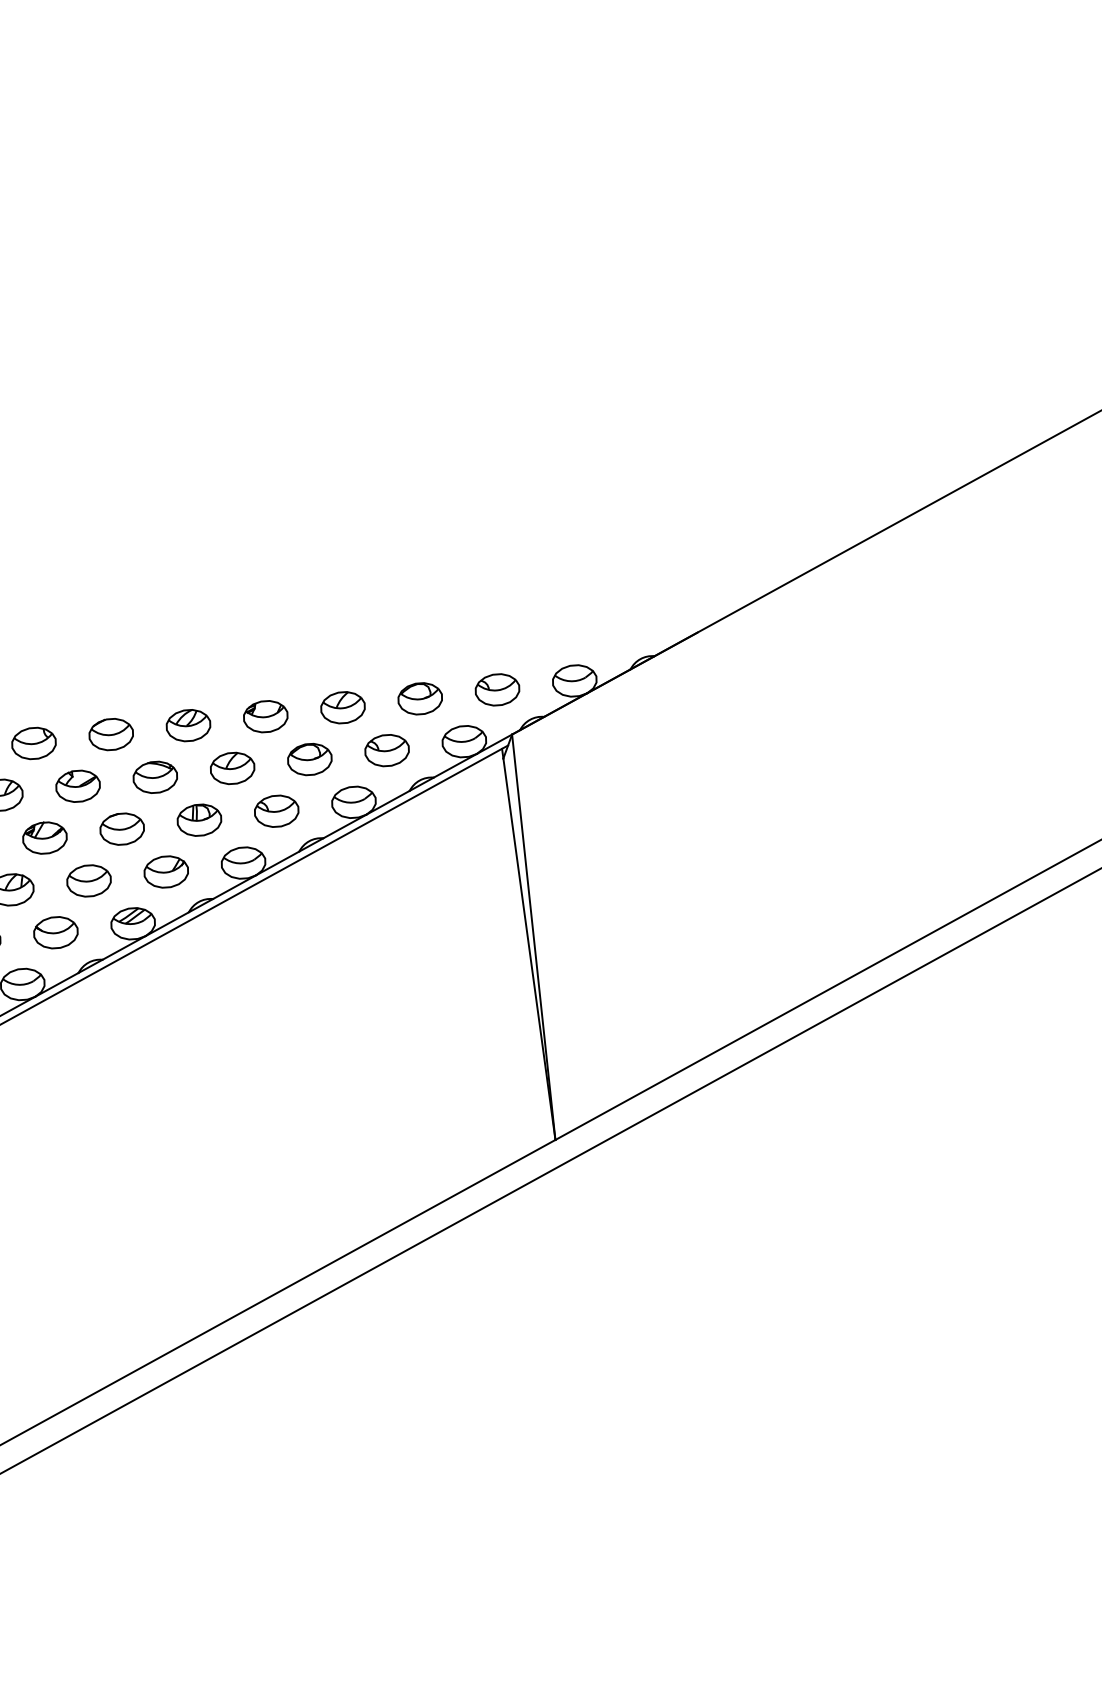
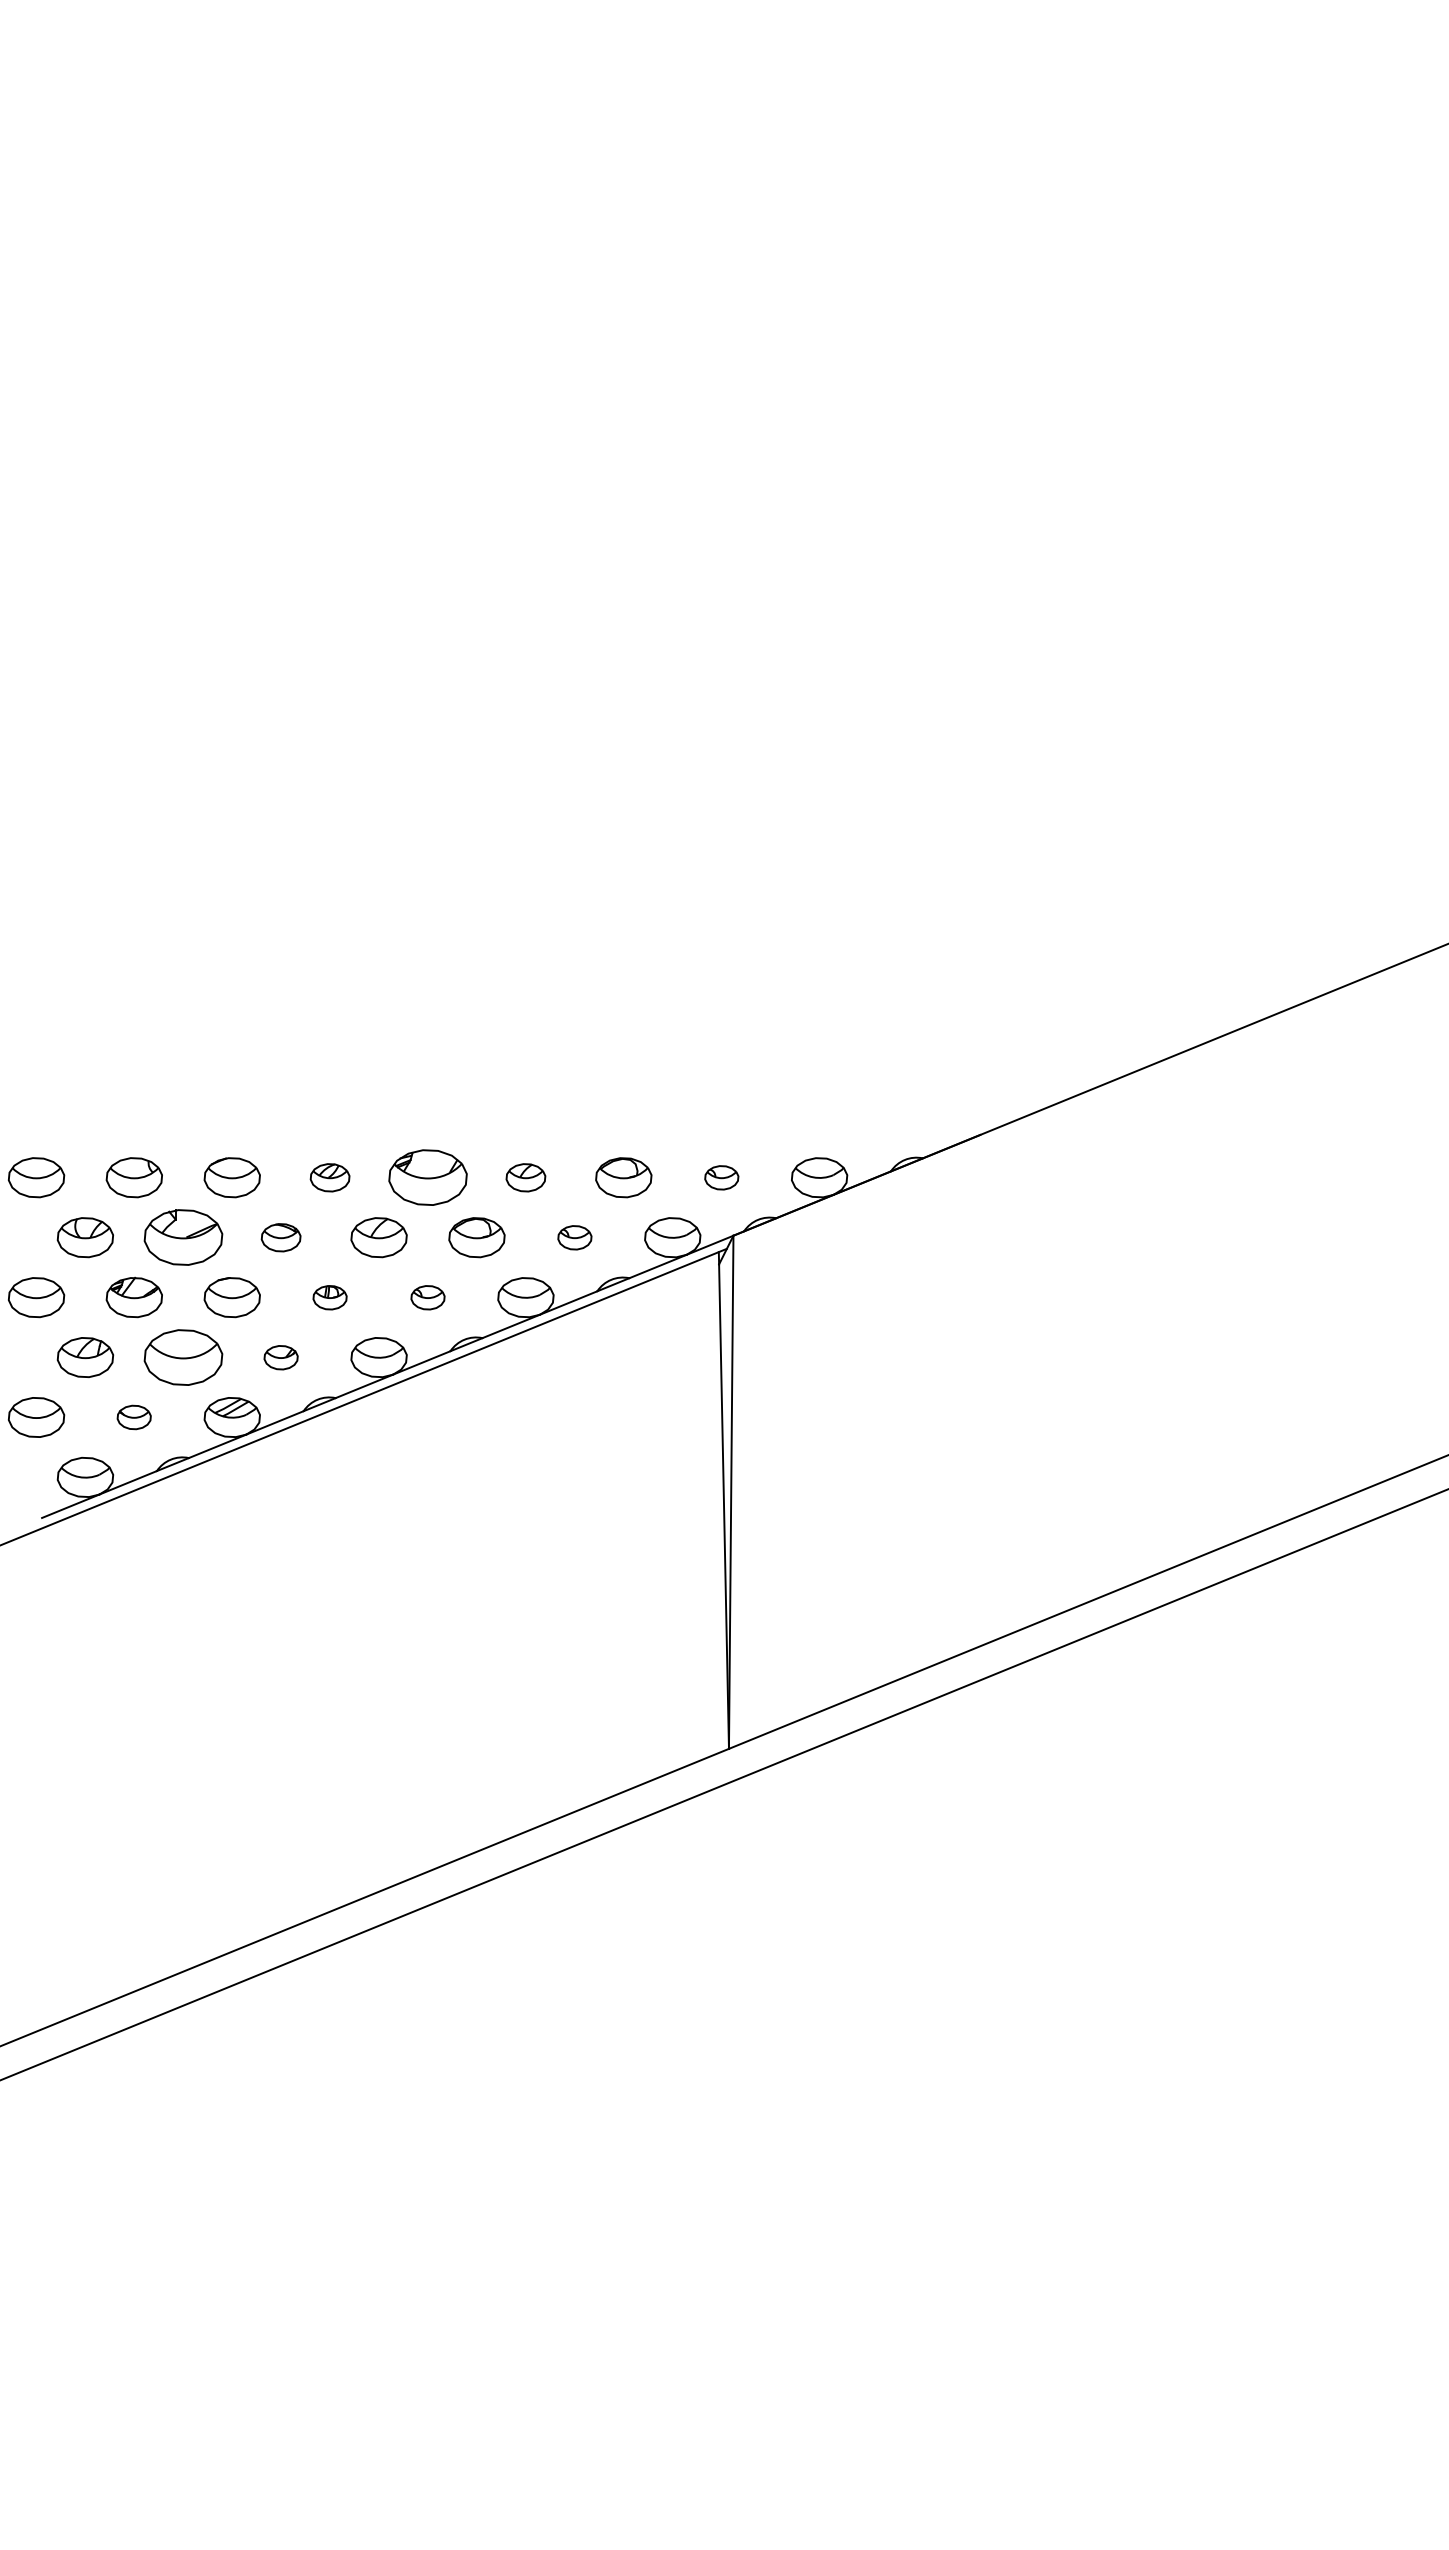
part: (497, 689) -> (721, 1177), size x0.6
part: (342, 707) -> (525, 1177), size x0.7
part: (265, 716) -> (427, 1177), size x1.4
part: (187, 725) -> (329, 1177), size x0.7
part: (386, 750) -> (574, 1237), size x0.6
part: (154, 777) -> (280, 1237), size x0.7
part: (77, 786) -> (182, 1237), size x1.4
part: (276, 811) -> (427, 1297), size x0.6
part: (198, 820) -> (329, 1297), size x0.6
part: (165, 872) -> (280, 1357), size x0.6
part: (88, 880) -> (182, 1357), size x1.4
part: (55, 932) -> (133, 1417), size x0.6

